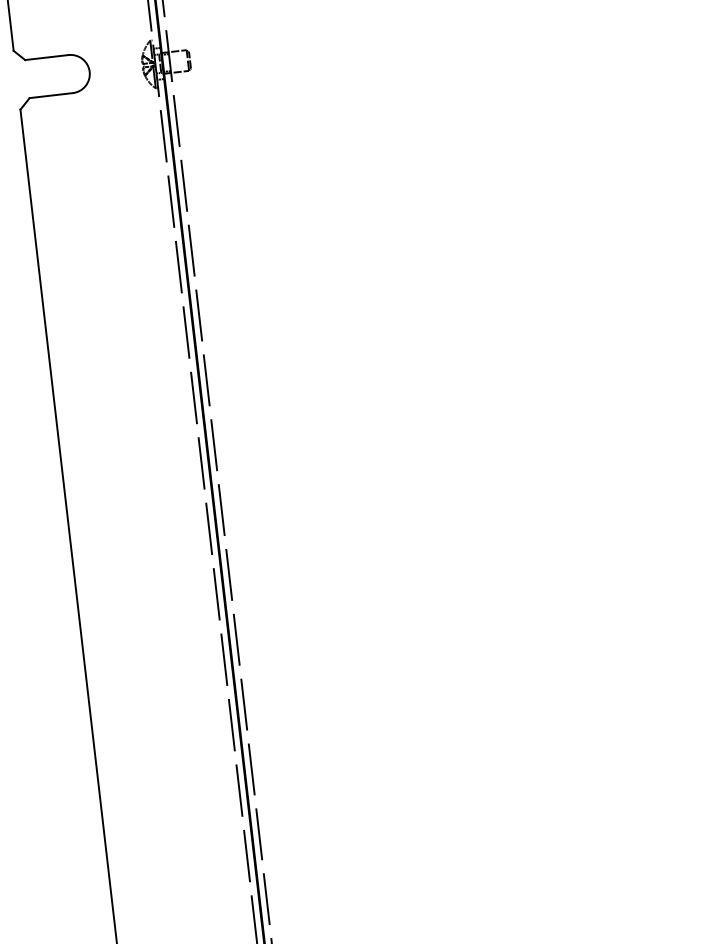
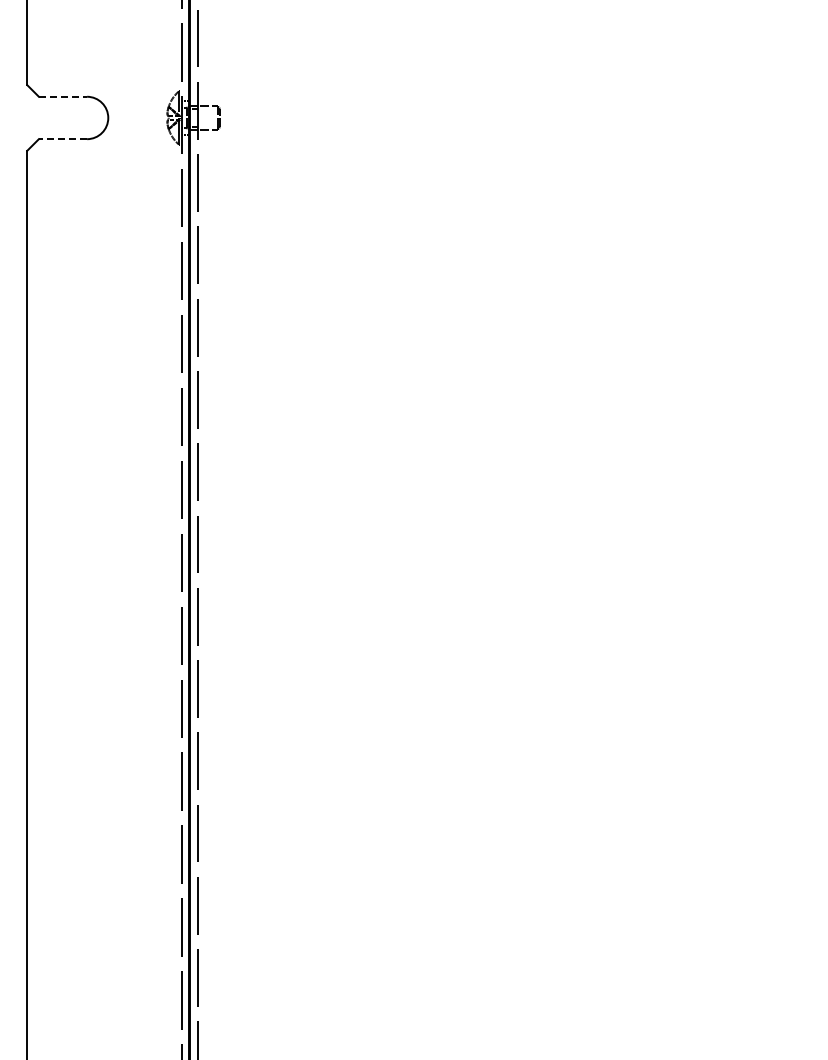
line: (47, 57) -> (63, 96), solid -> dashed
line: (50, 95) -> (62, 139), solid -> dashed

